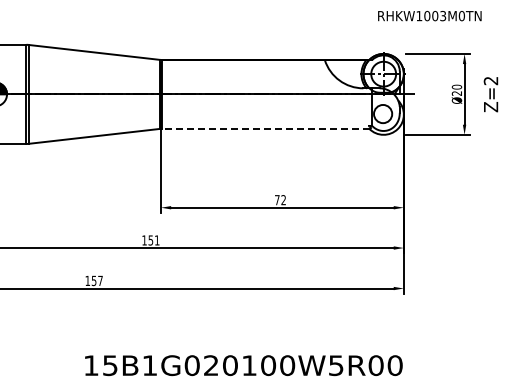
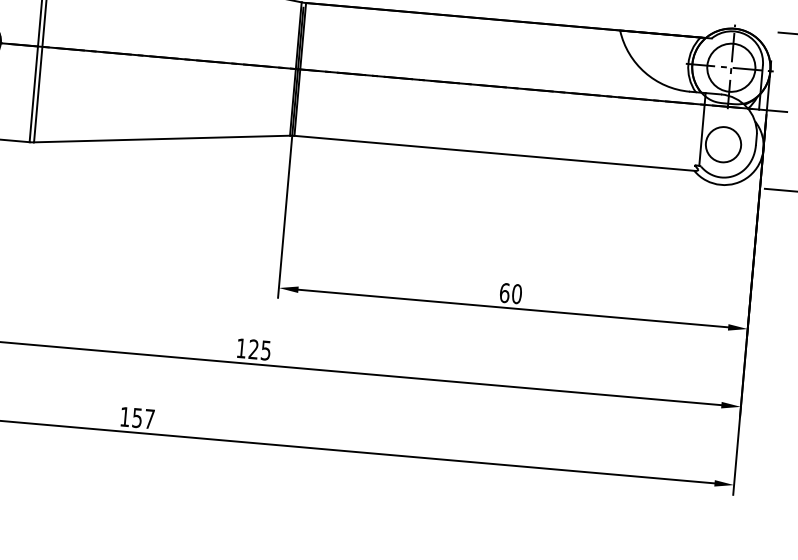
line: (265, 128) -> (494, 152), dashed -> solid
text: (280, 200) -> (510, 294), 72 -> 60
text: (153, 240) -> (258, 350), 151 -> 125

